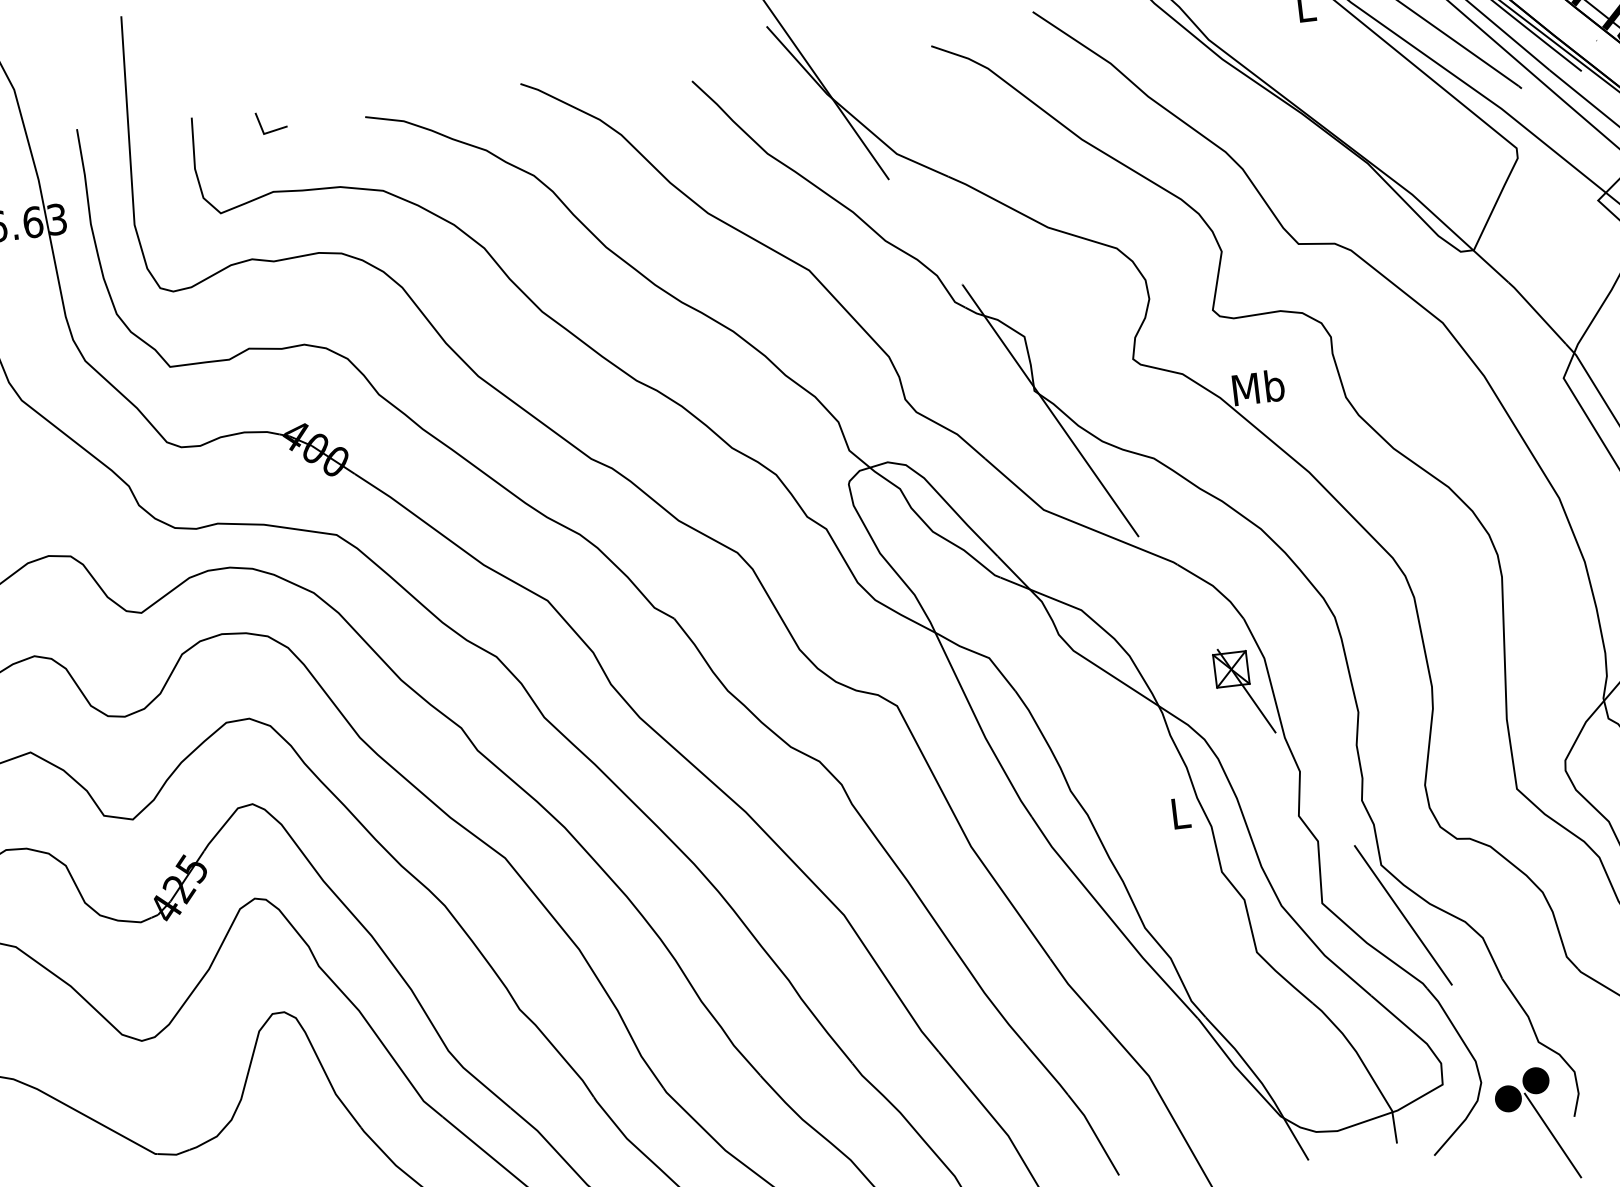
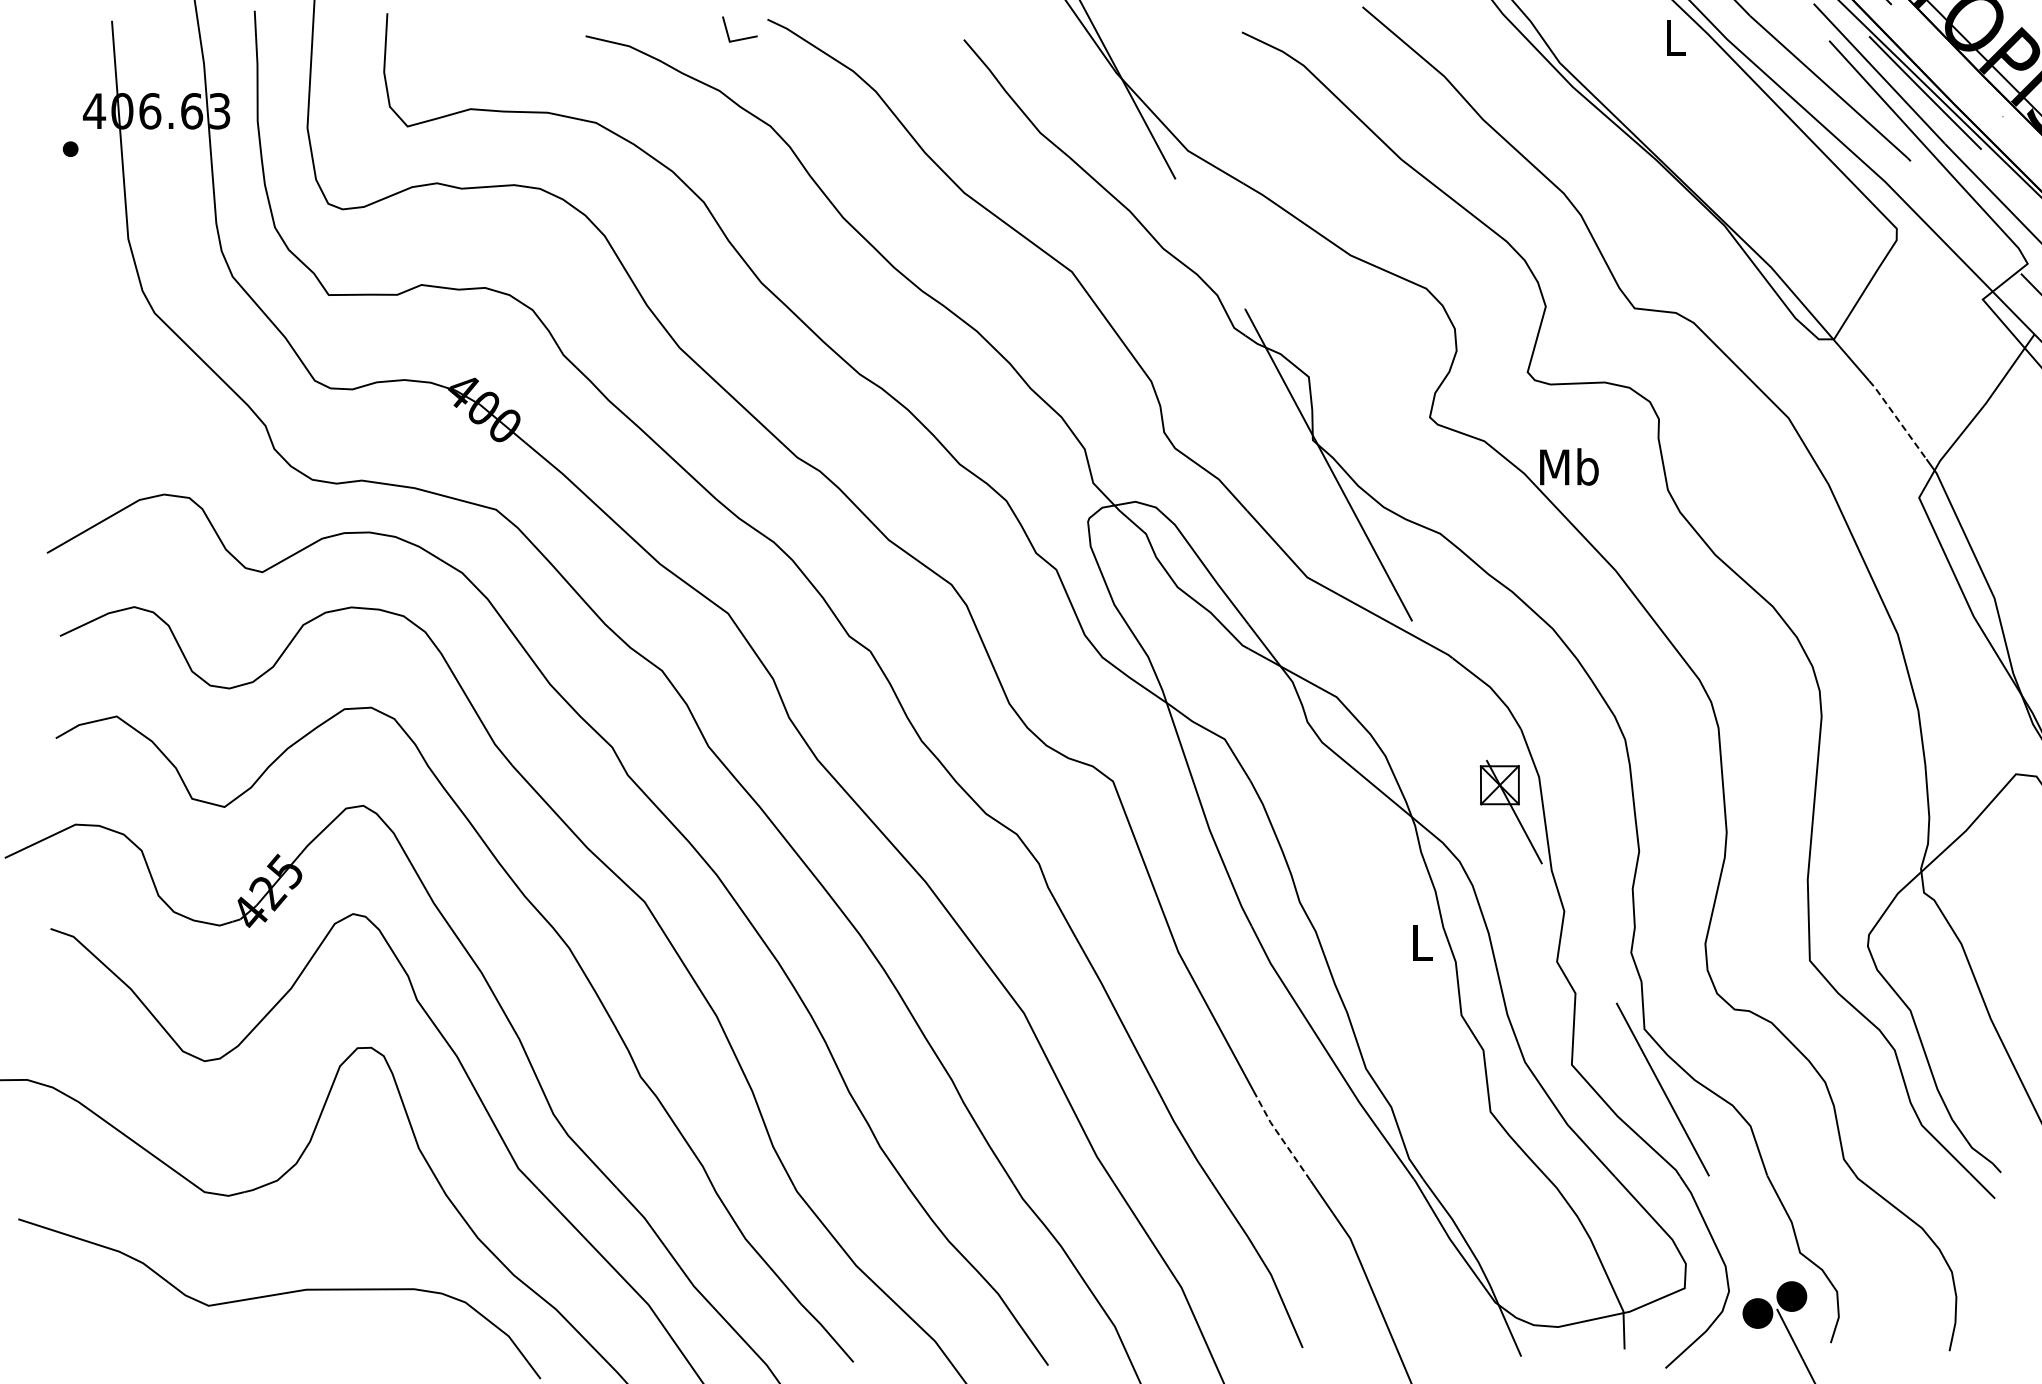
line: (272, 130) -> (739, 38), moved
line: (1536, 312) -> (1897, 419), solid -> dashed
line: (1078, 995) -> (1280, 1136), solid -> dashed

